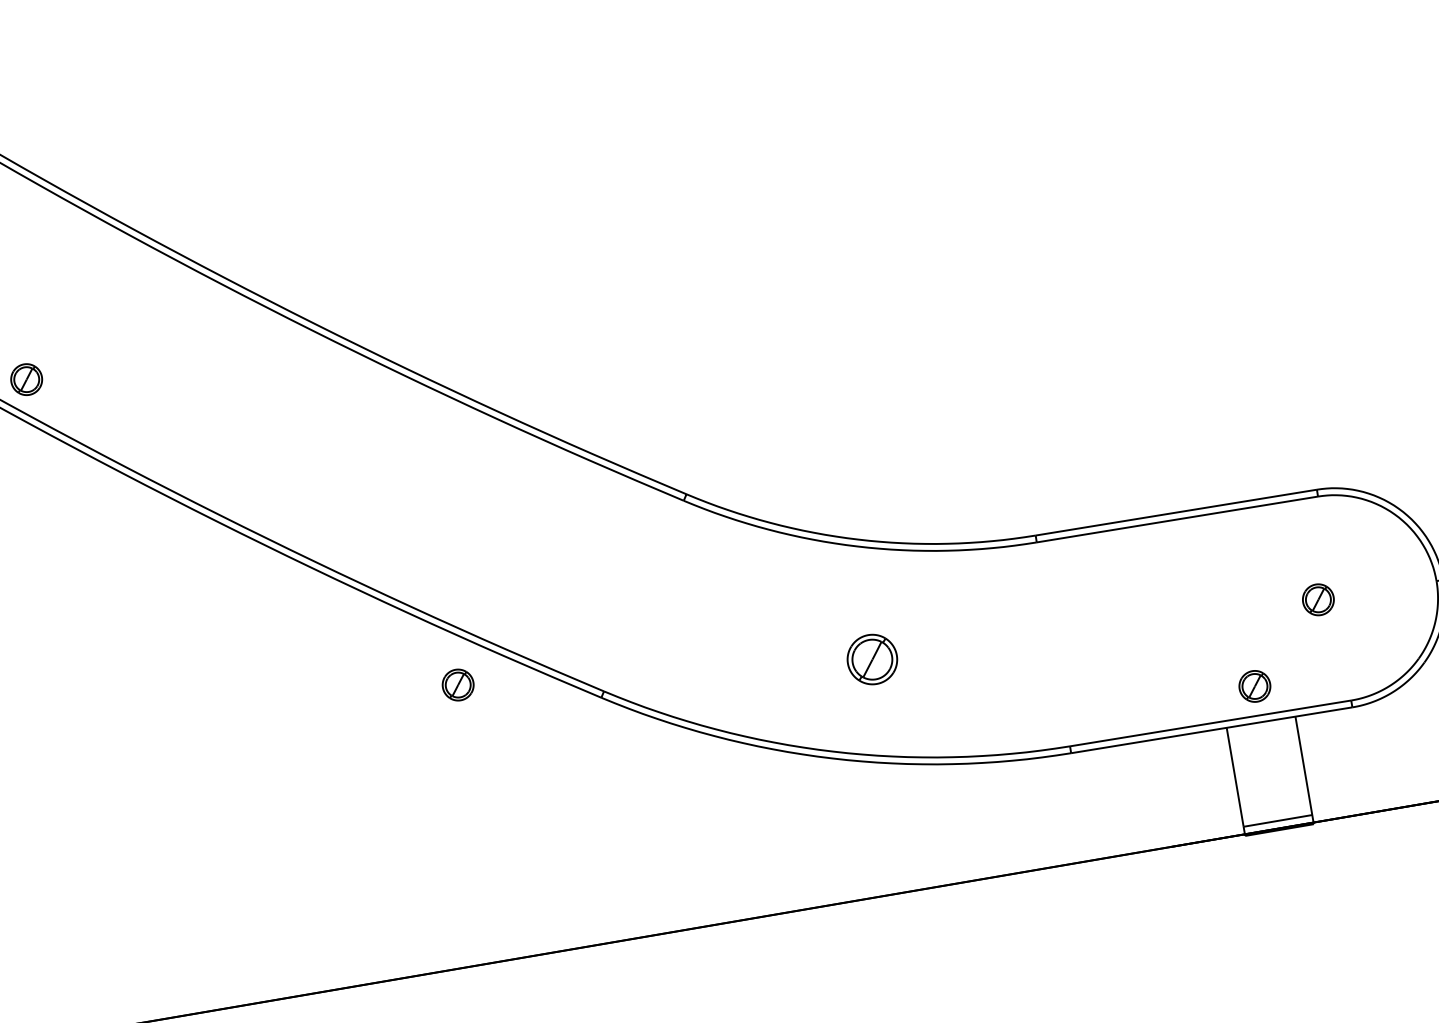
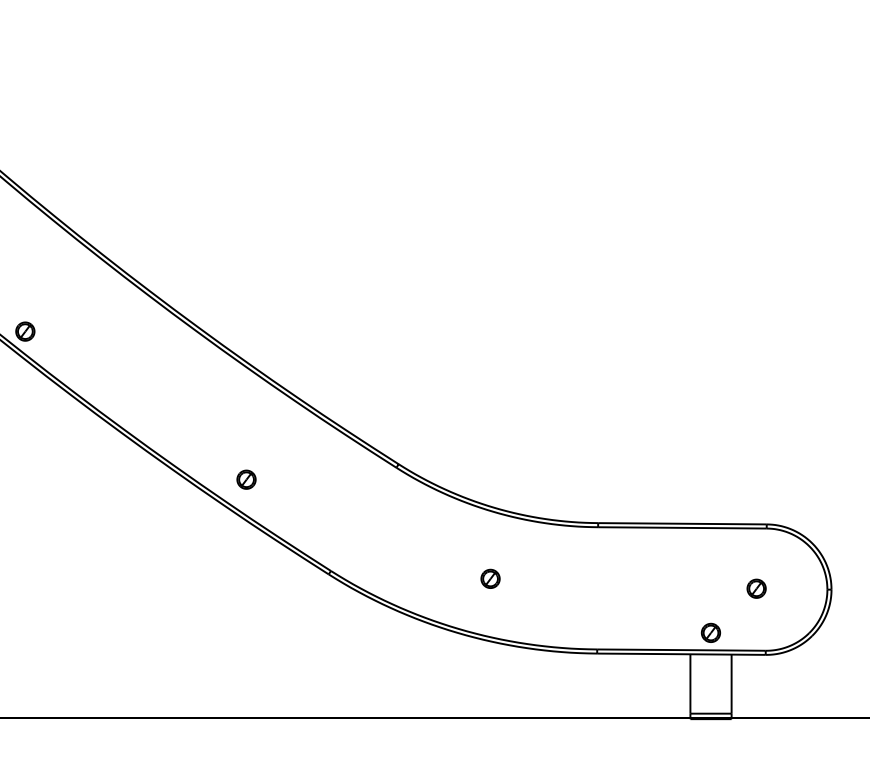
part: (872, 658) -> (490, 578), size x0.62
part: (458, 684) -> (246, 479), moved

